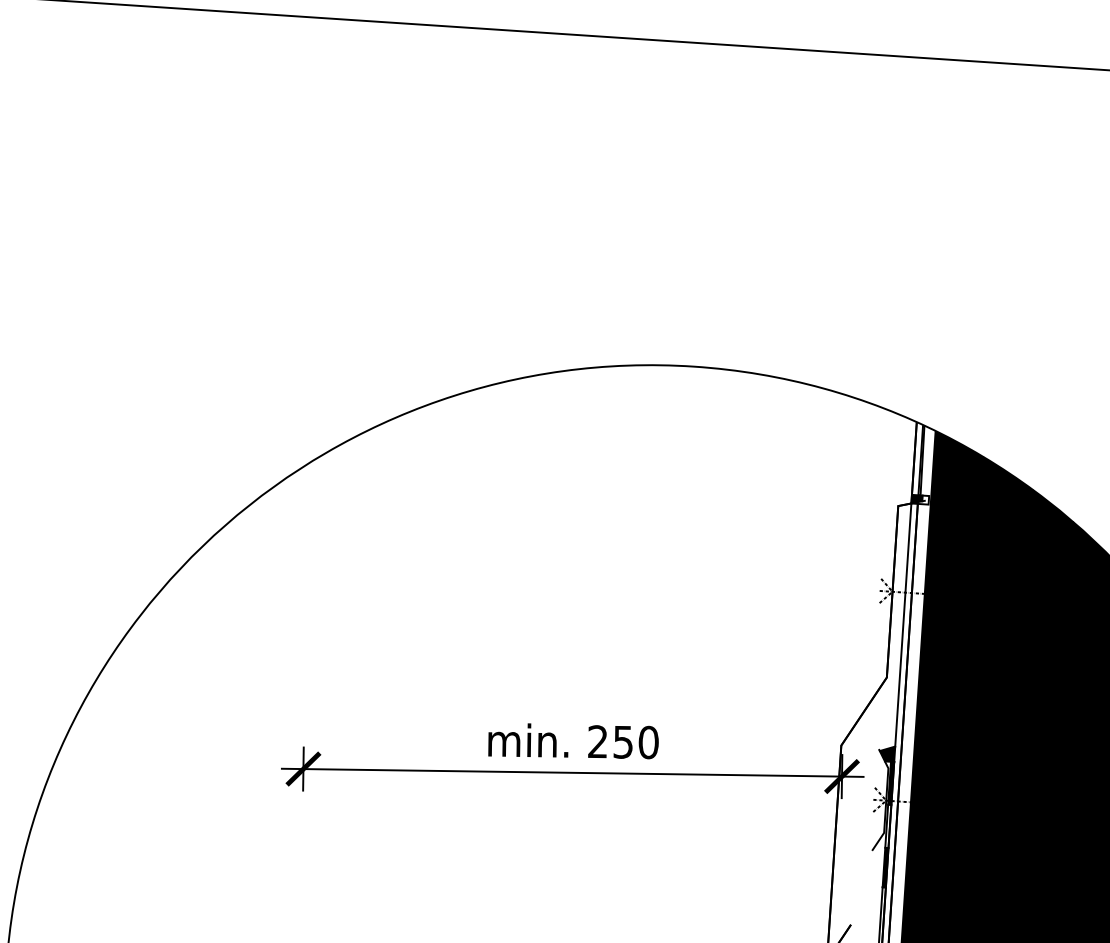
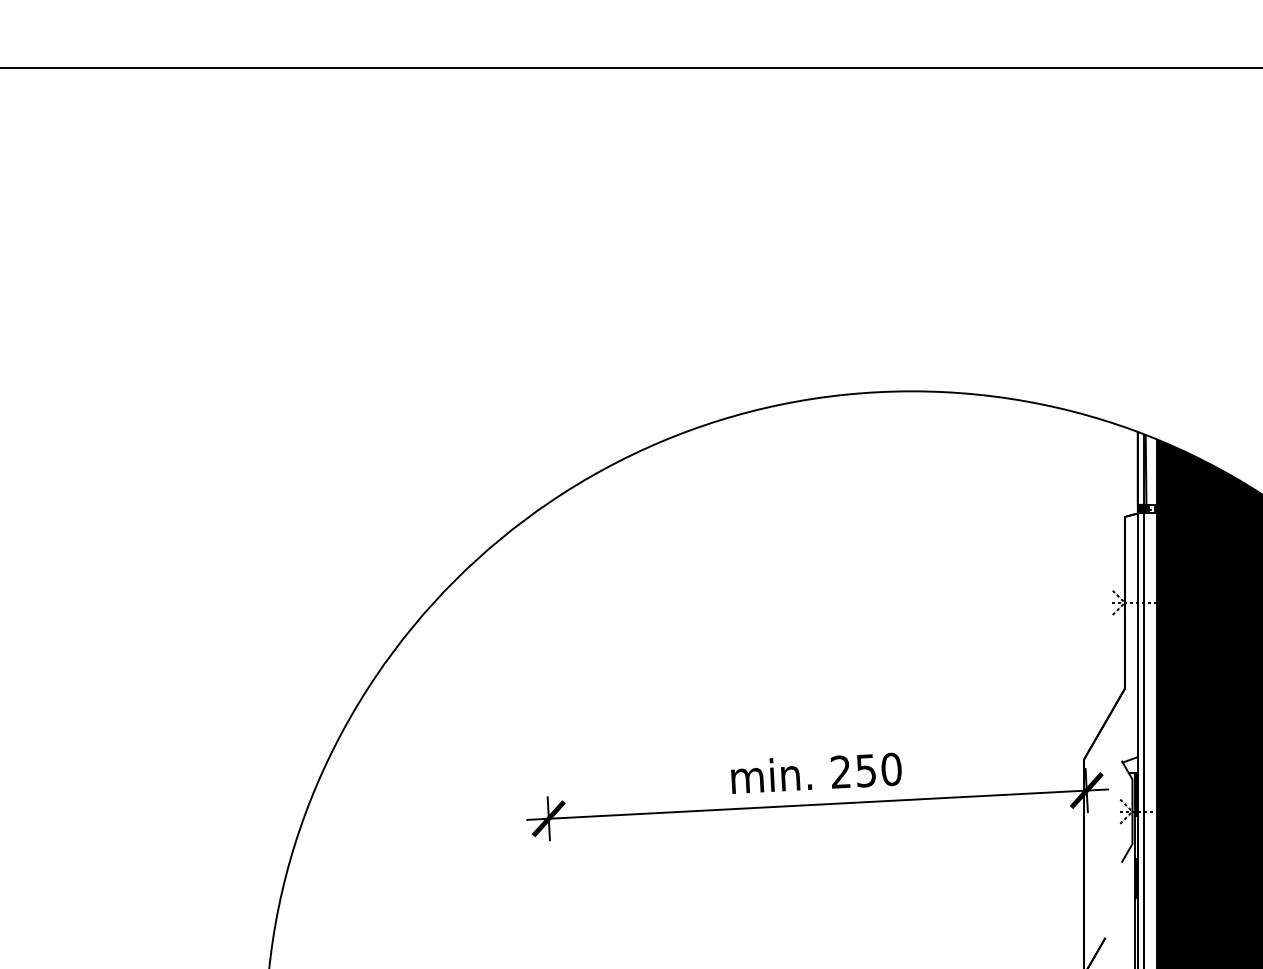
fill: (886, 753) -> (1129, 764), removed

